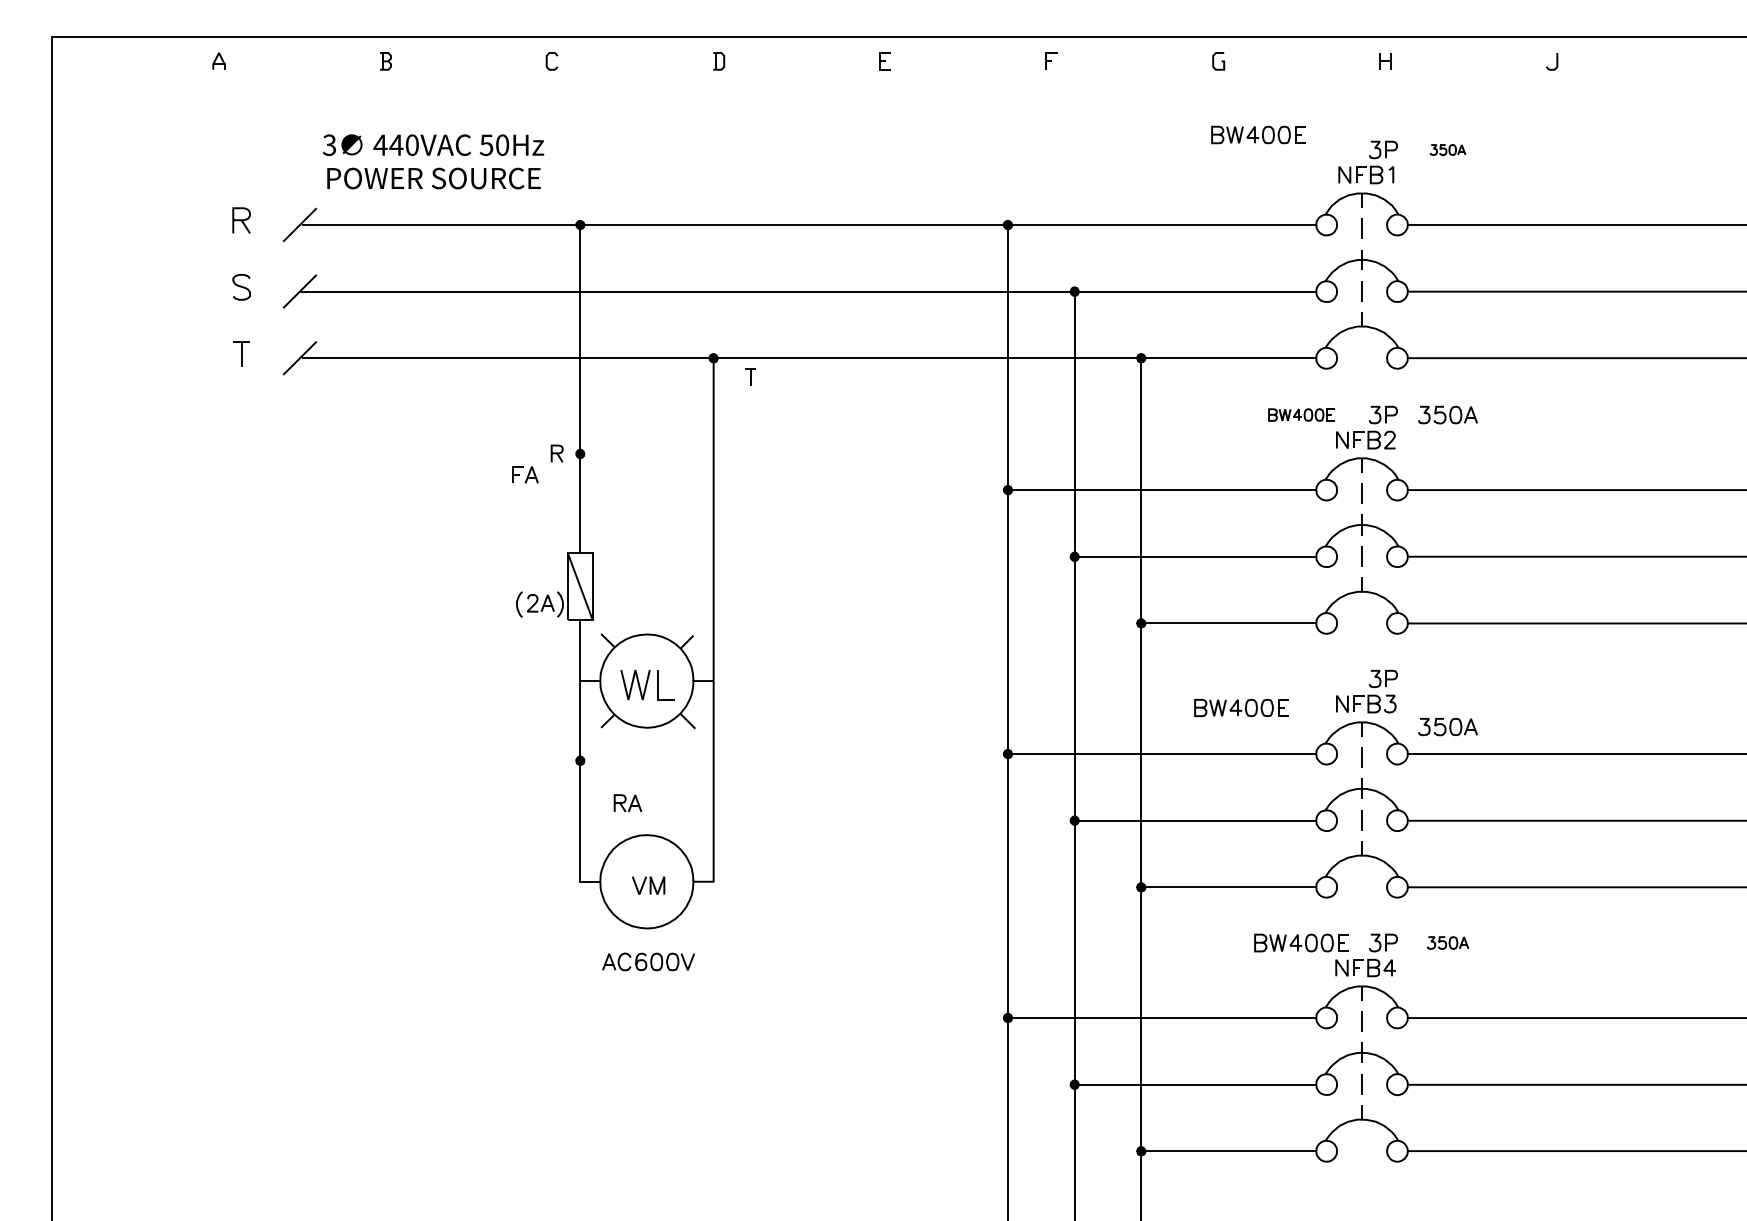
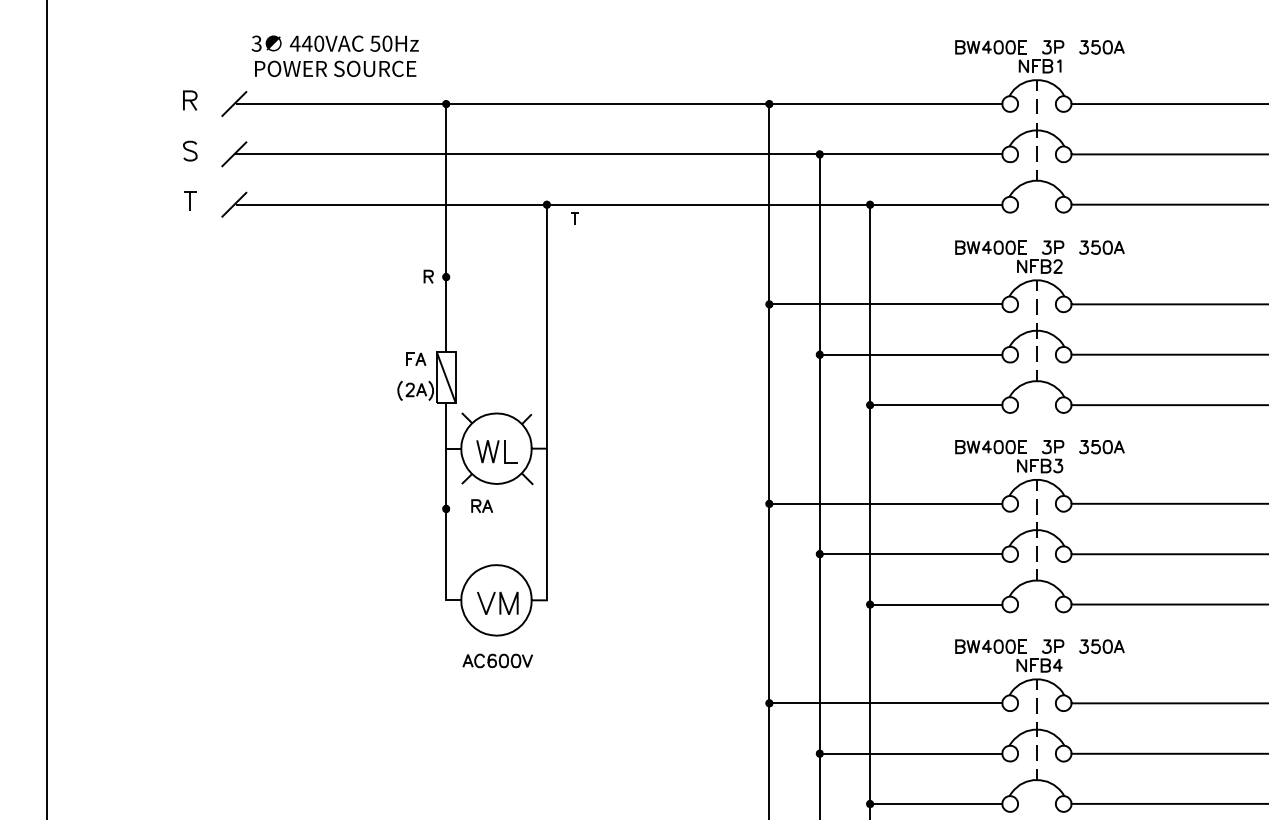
part: (1258, 134) -> (991, 46), moved
part: (1447, 149) -> (1101, 46), size x1.67
part: (1301, 414) -> (991, 247), size x1.43
part: (525, 474) -> (416, 359), moved
part: (1241, 708) -> (991, 447), moved
part: (1447, 727) -> (1101, 447), moved
part: (627, 802) -> (481, 505), moved
part: (648, 885) -> (497, 603), size x1.67
part: (1447, 942) -> (1101, 646), size x1.43

